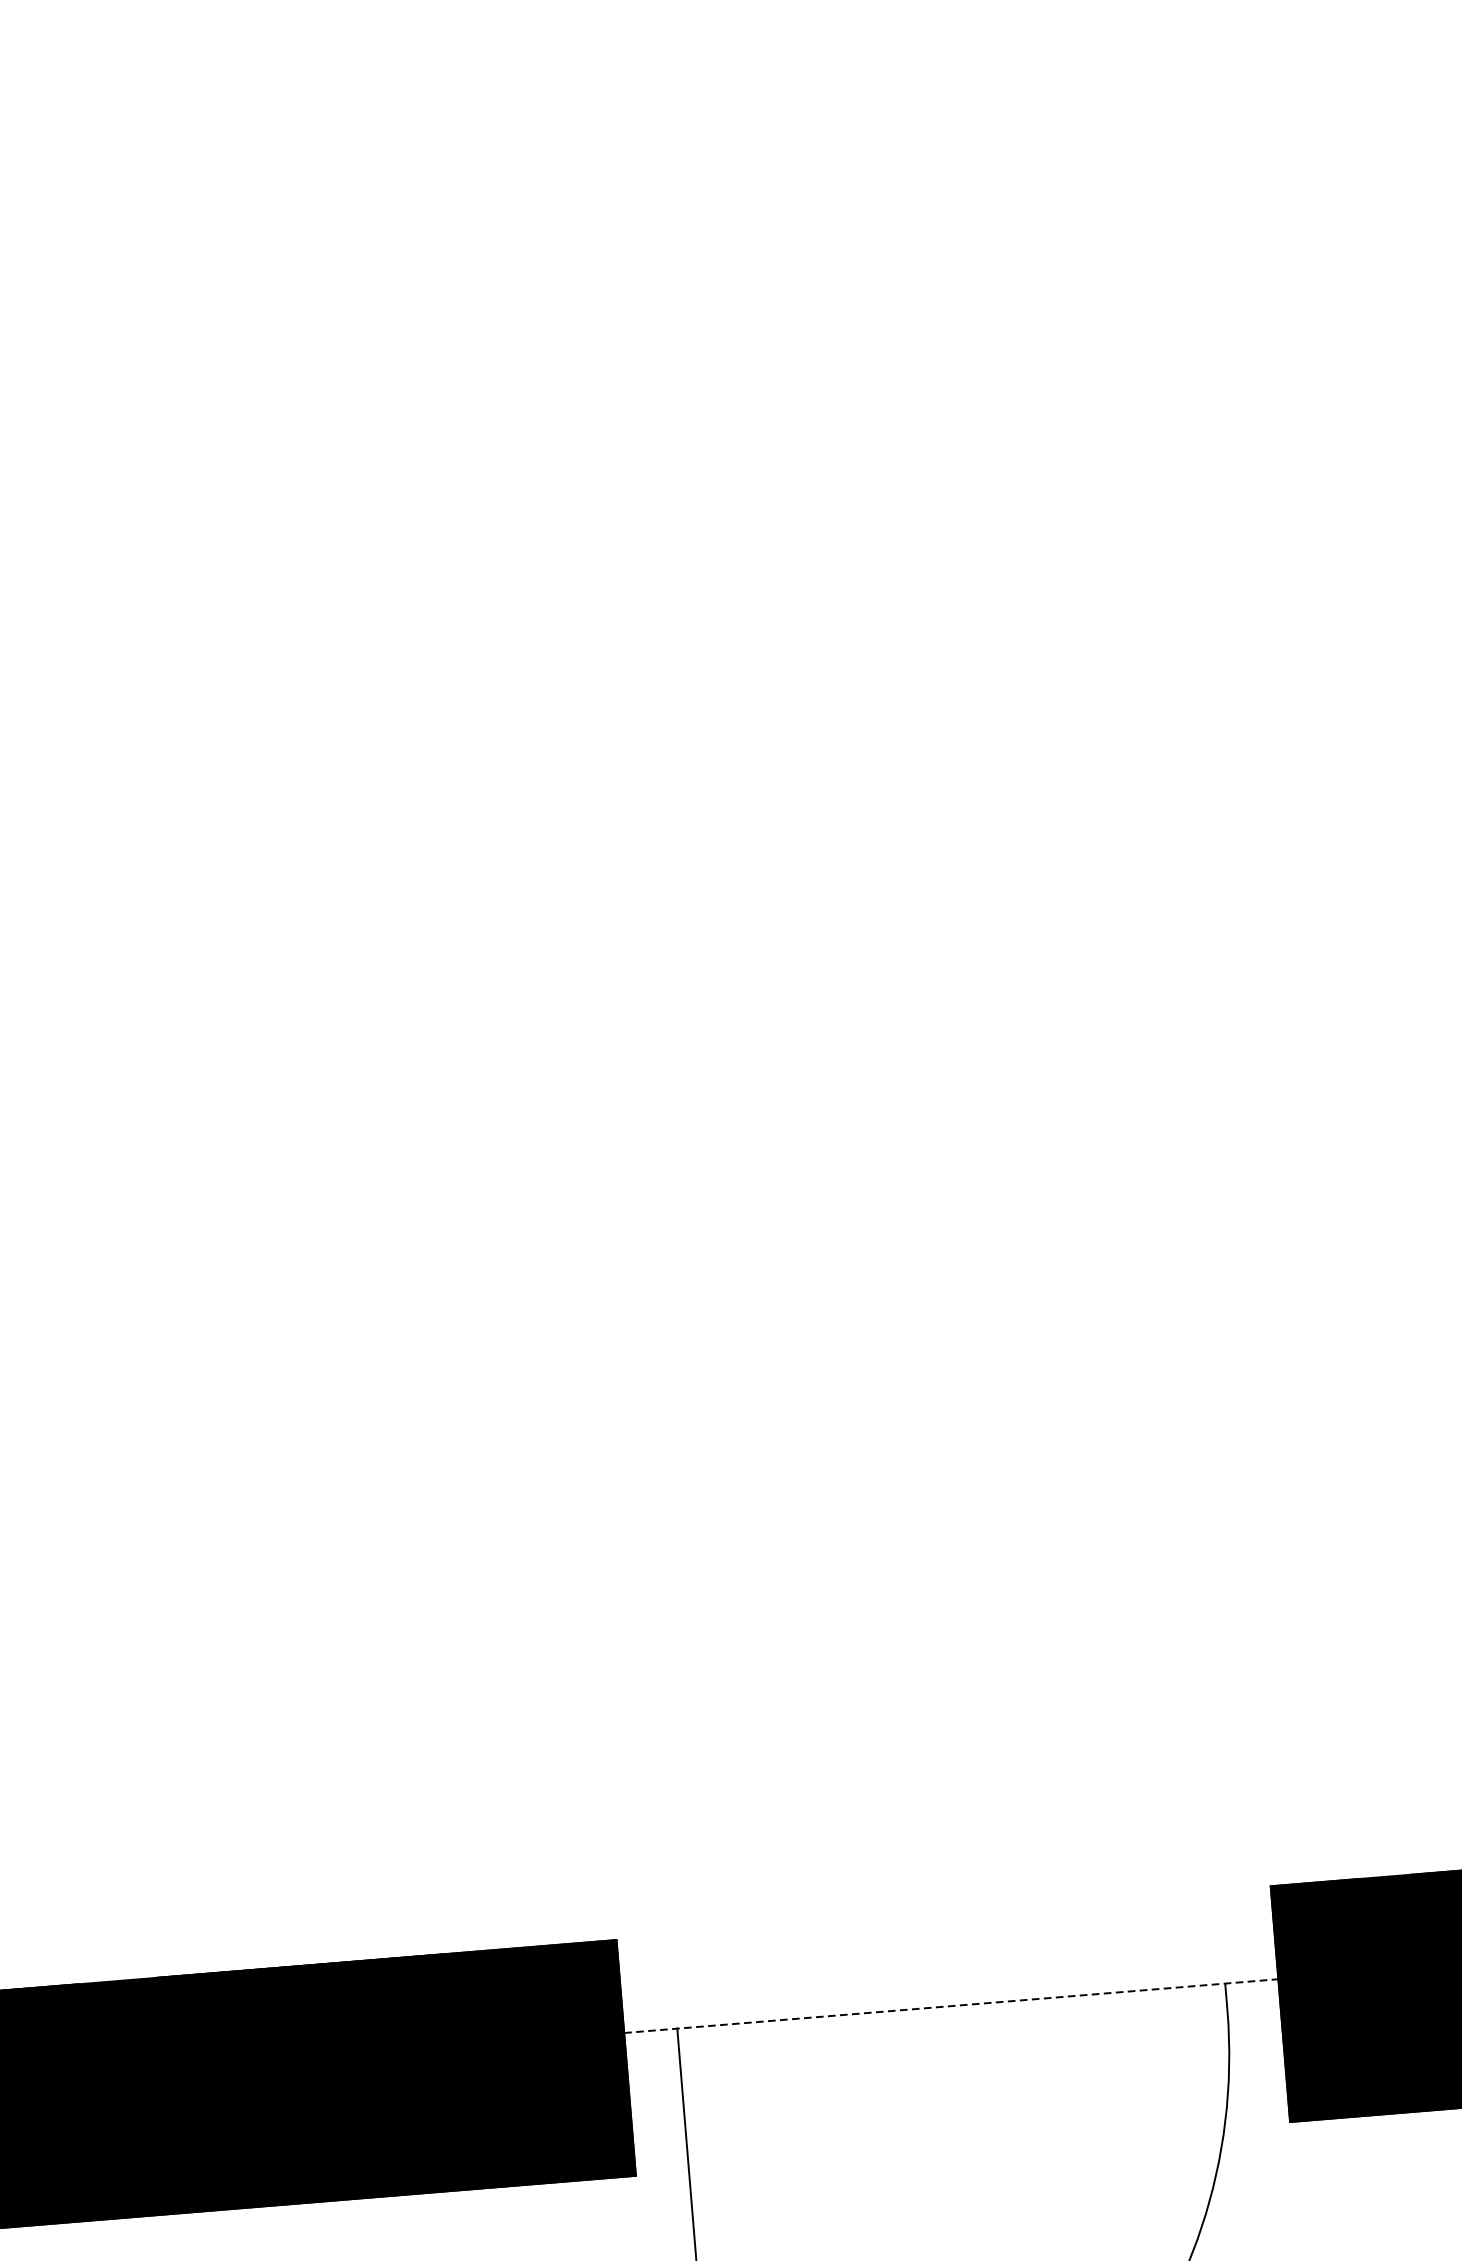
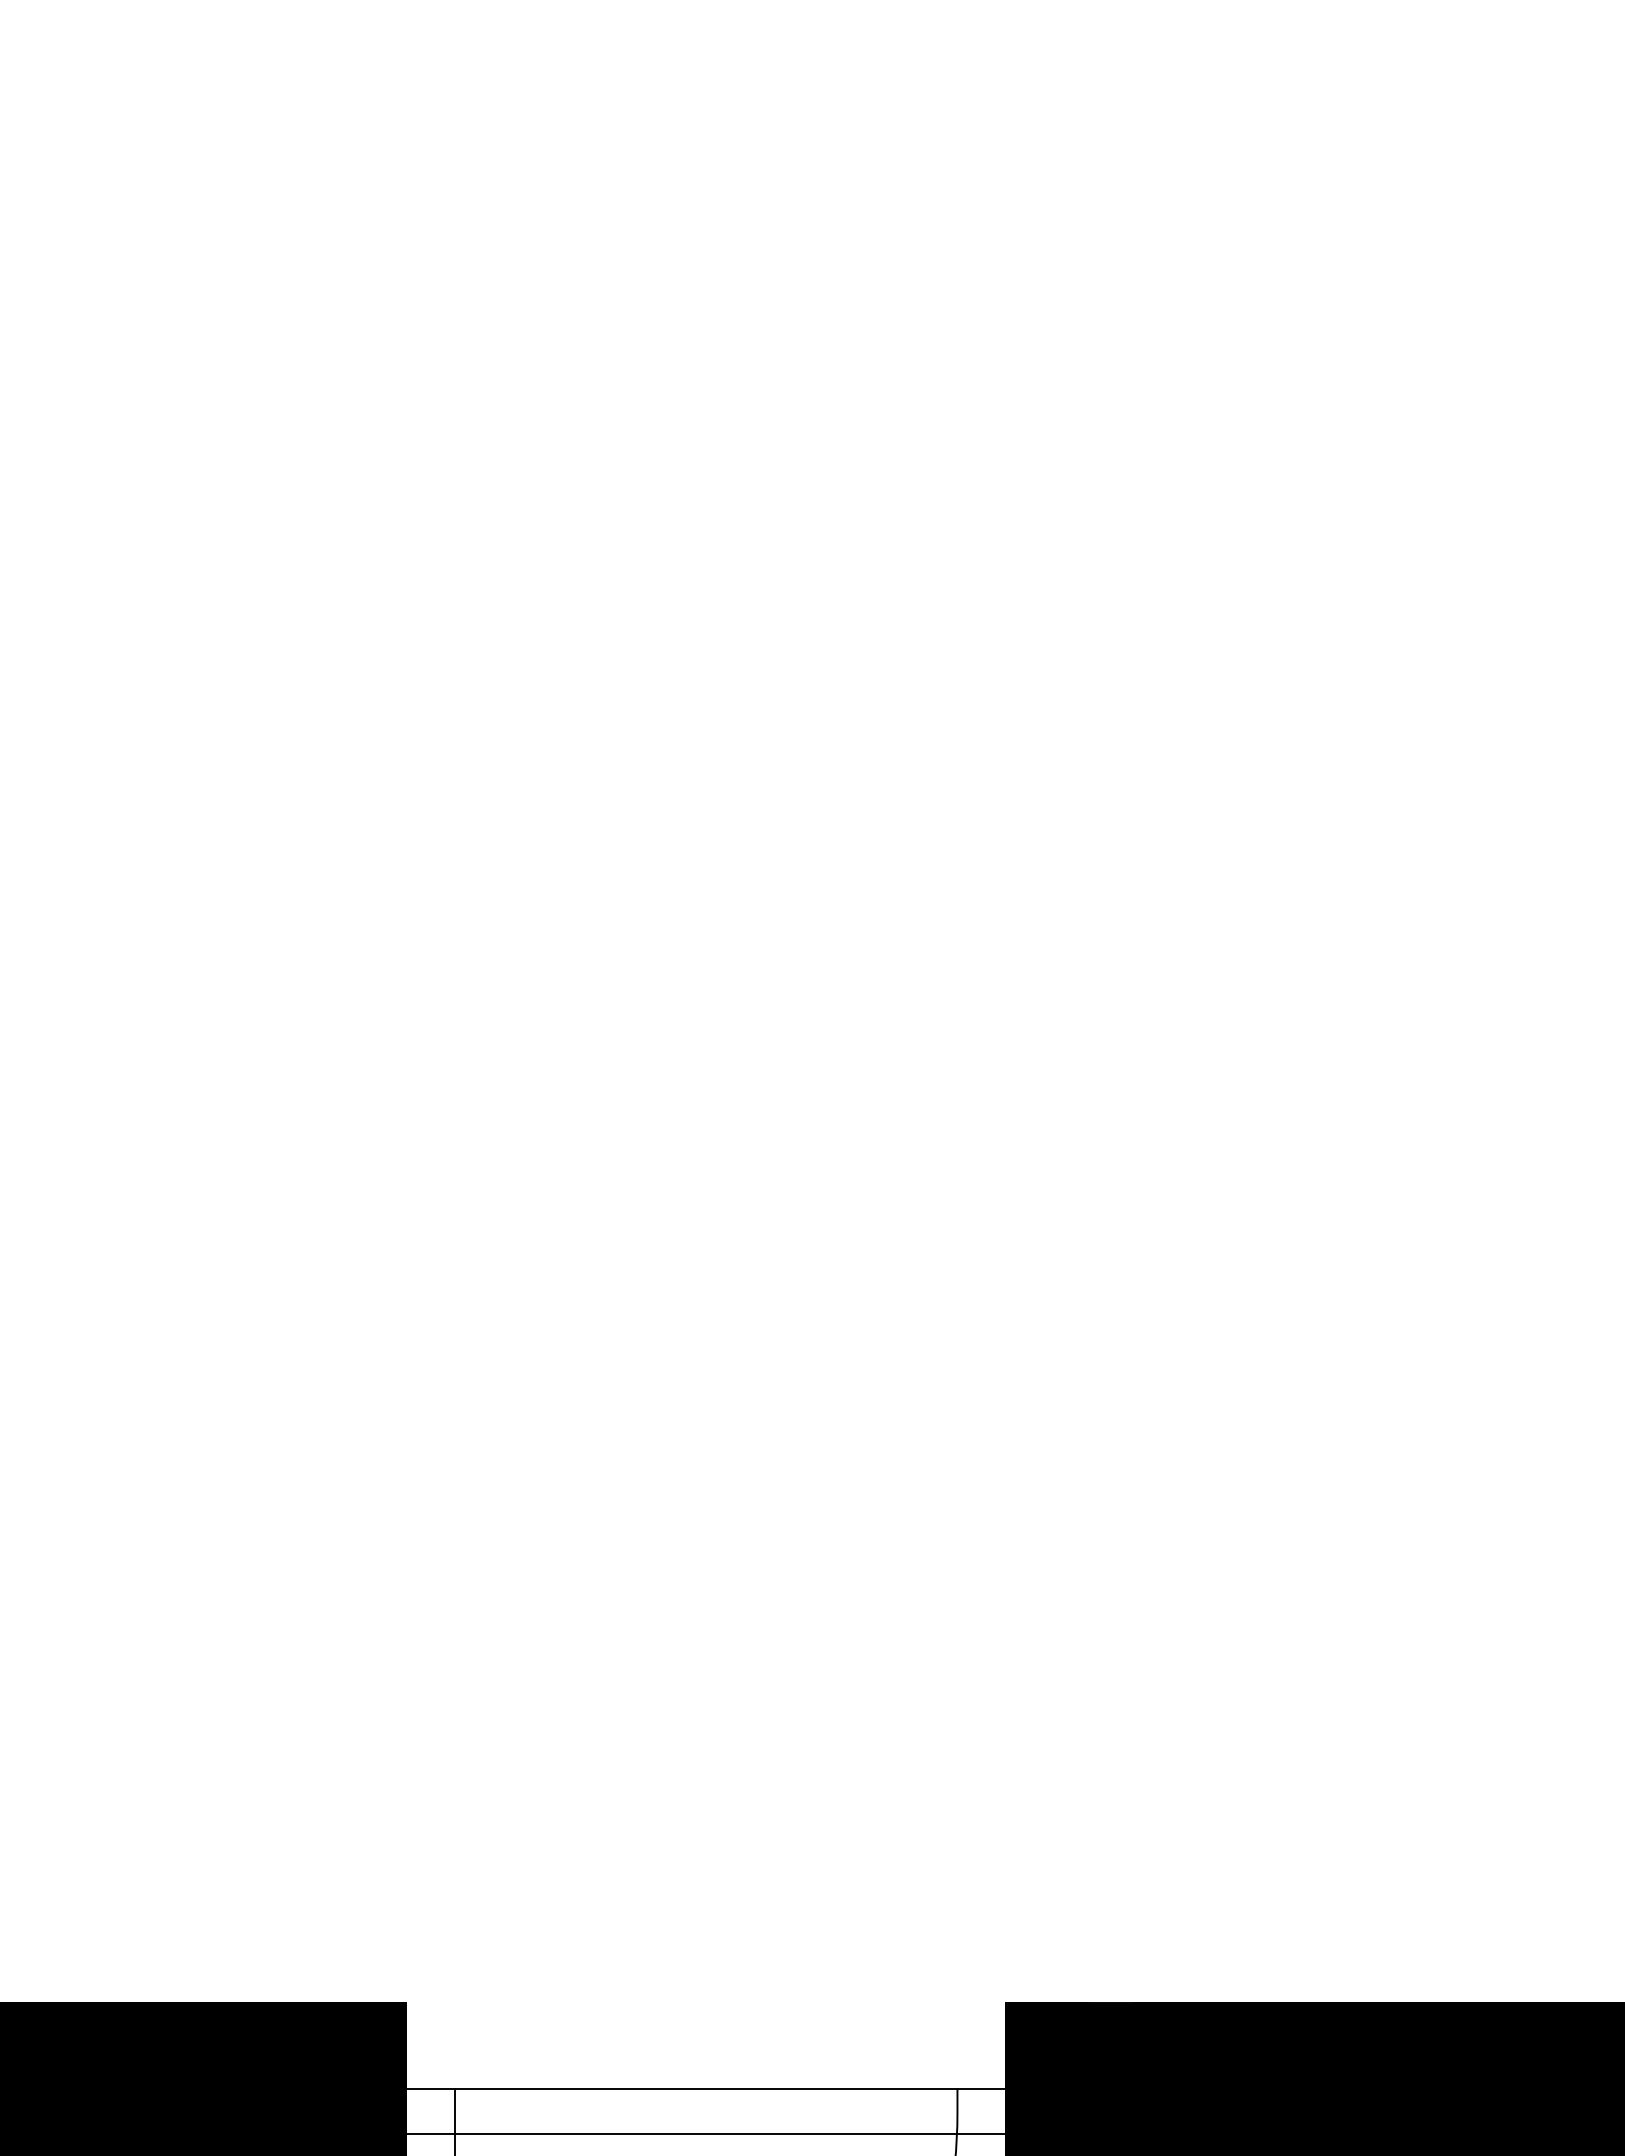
line: (951, 2006) -> (706, 2088), dashed -> solid
line: (955, 2056) -> (706, 2134), added

